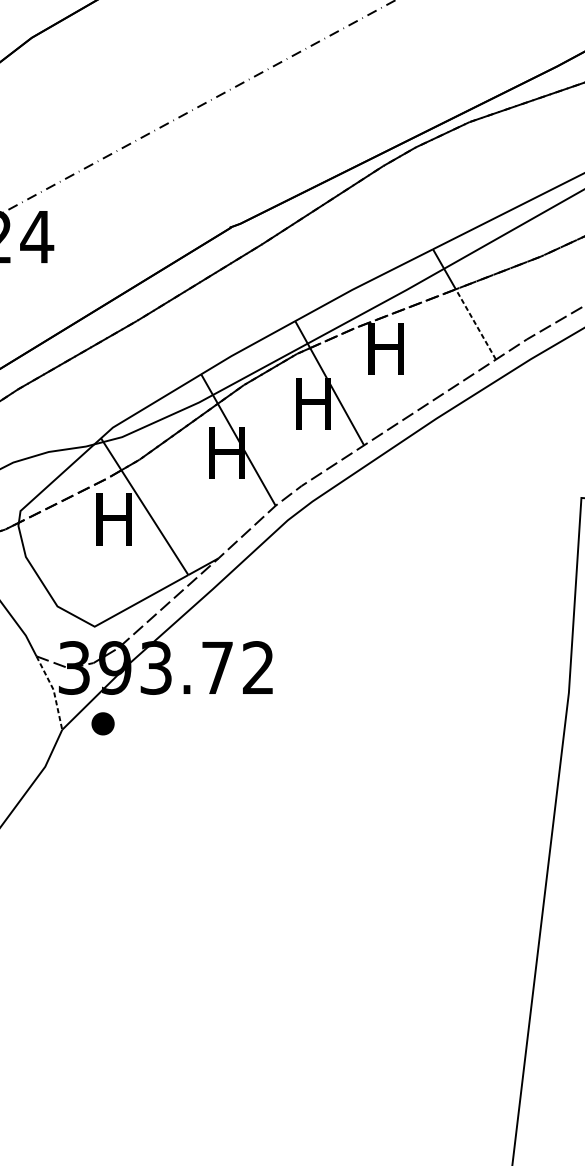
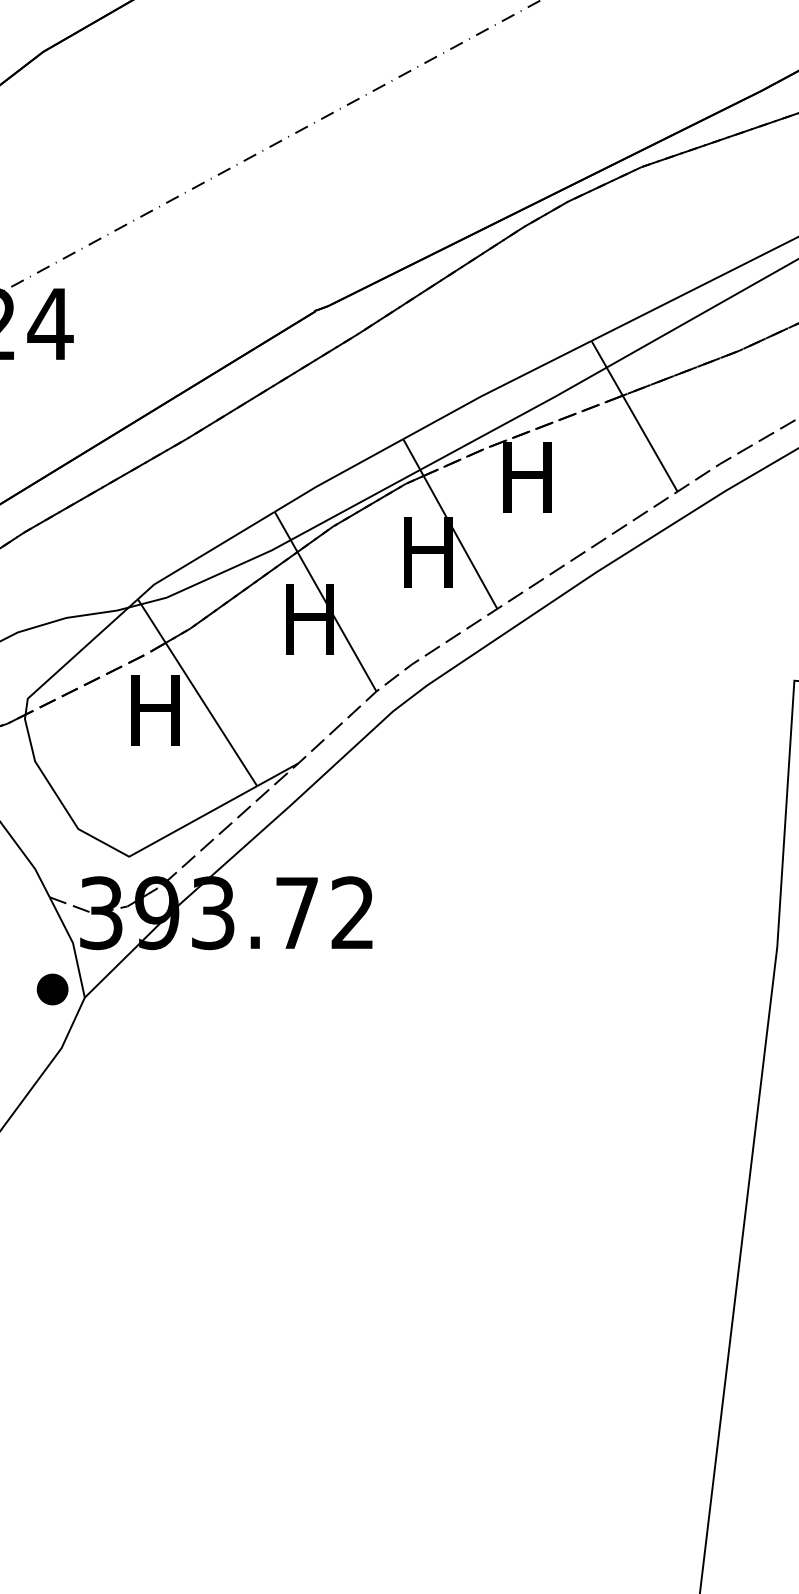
line: (475, 324) -> (649, 443), dashed -> solid
line: (53, 691) -> (73, 945), dashed -> solid
part: (102, 723) -> (52, 989), moved

